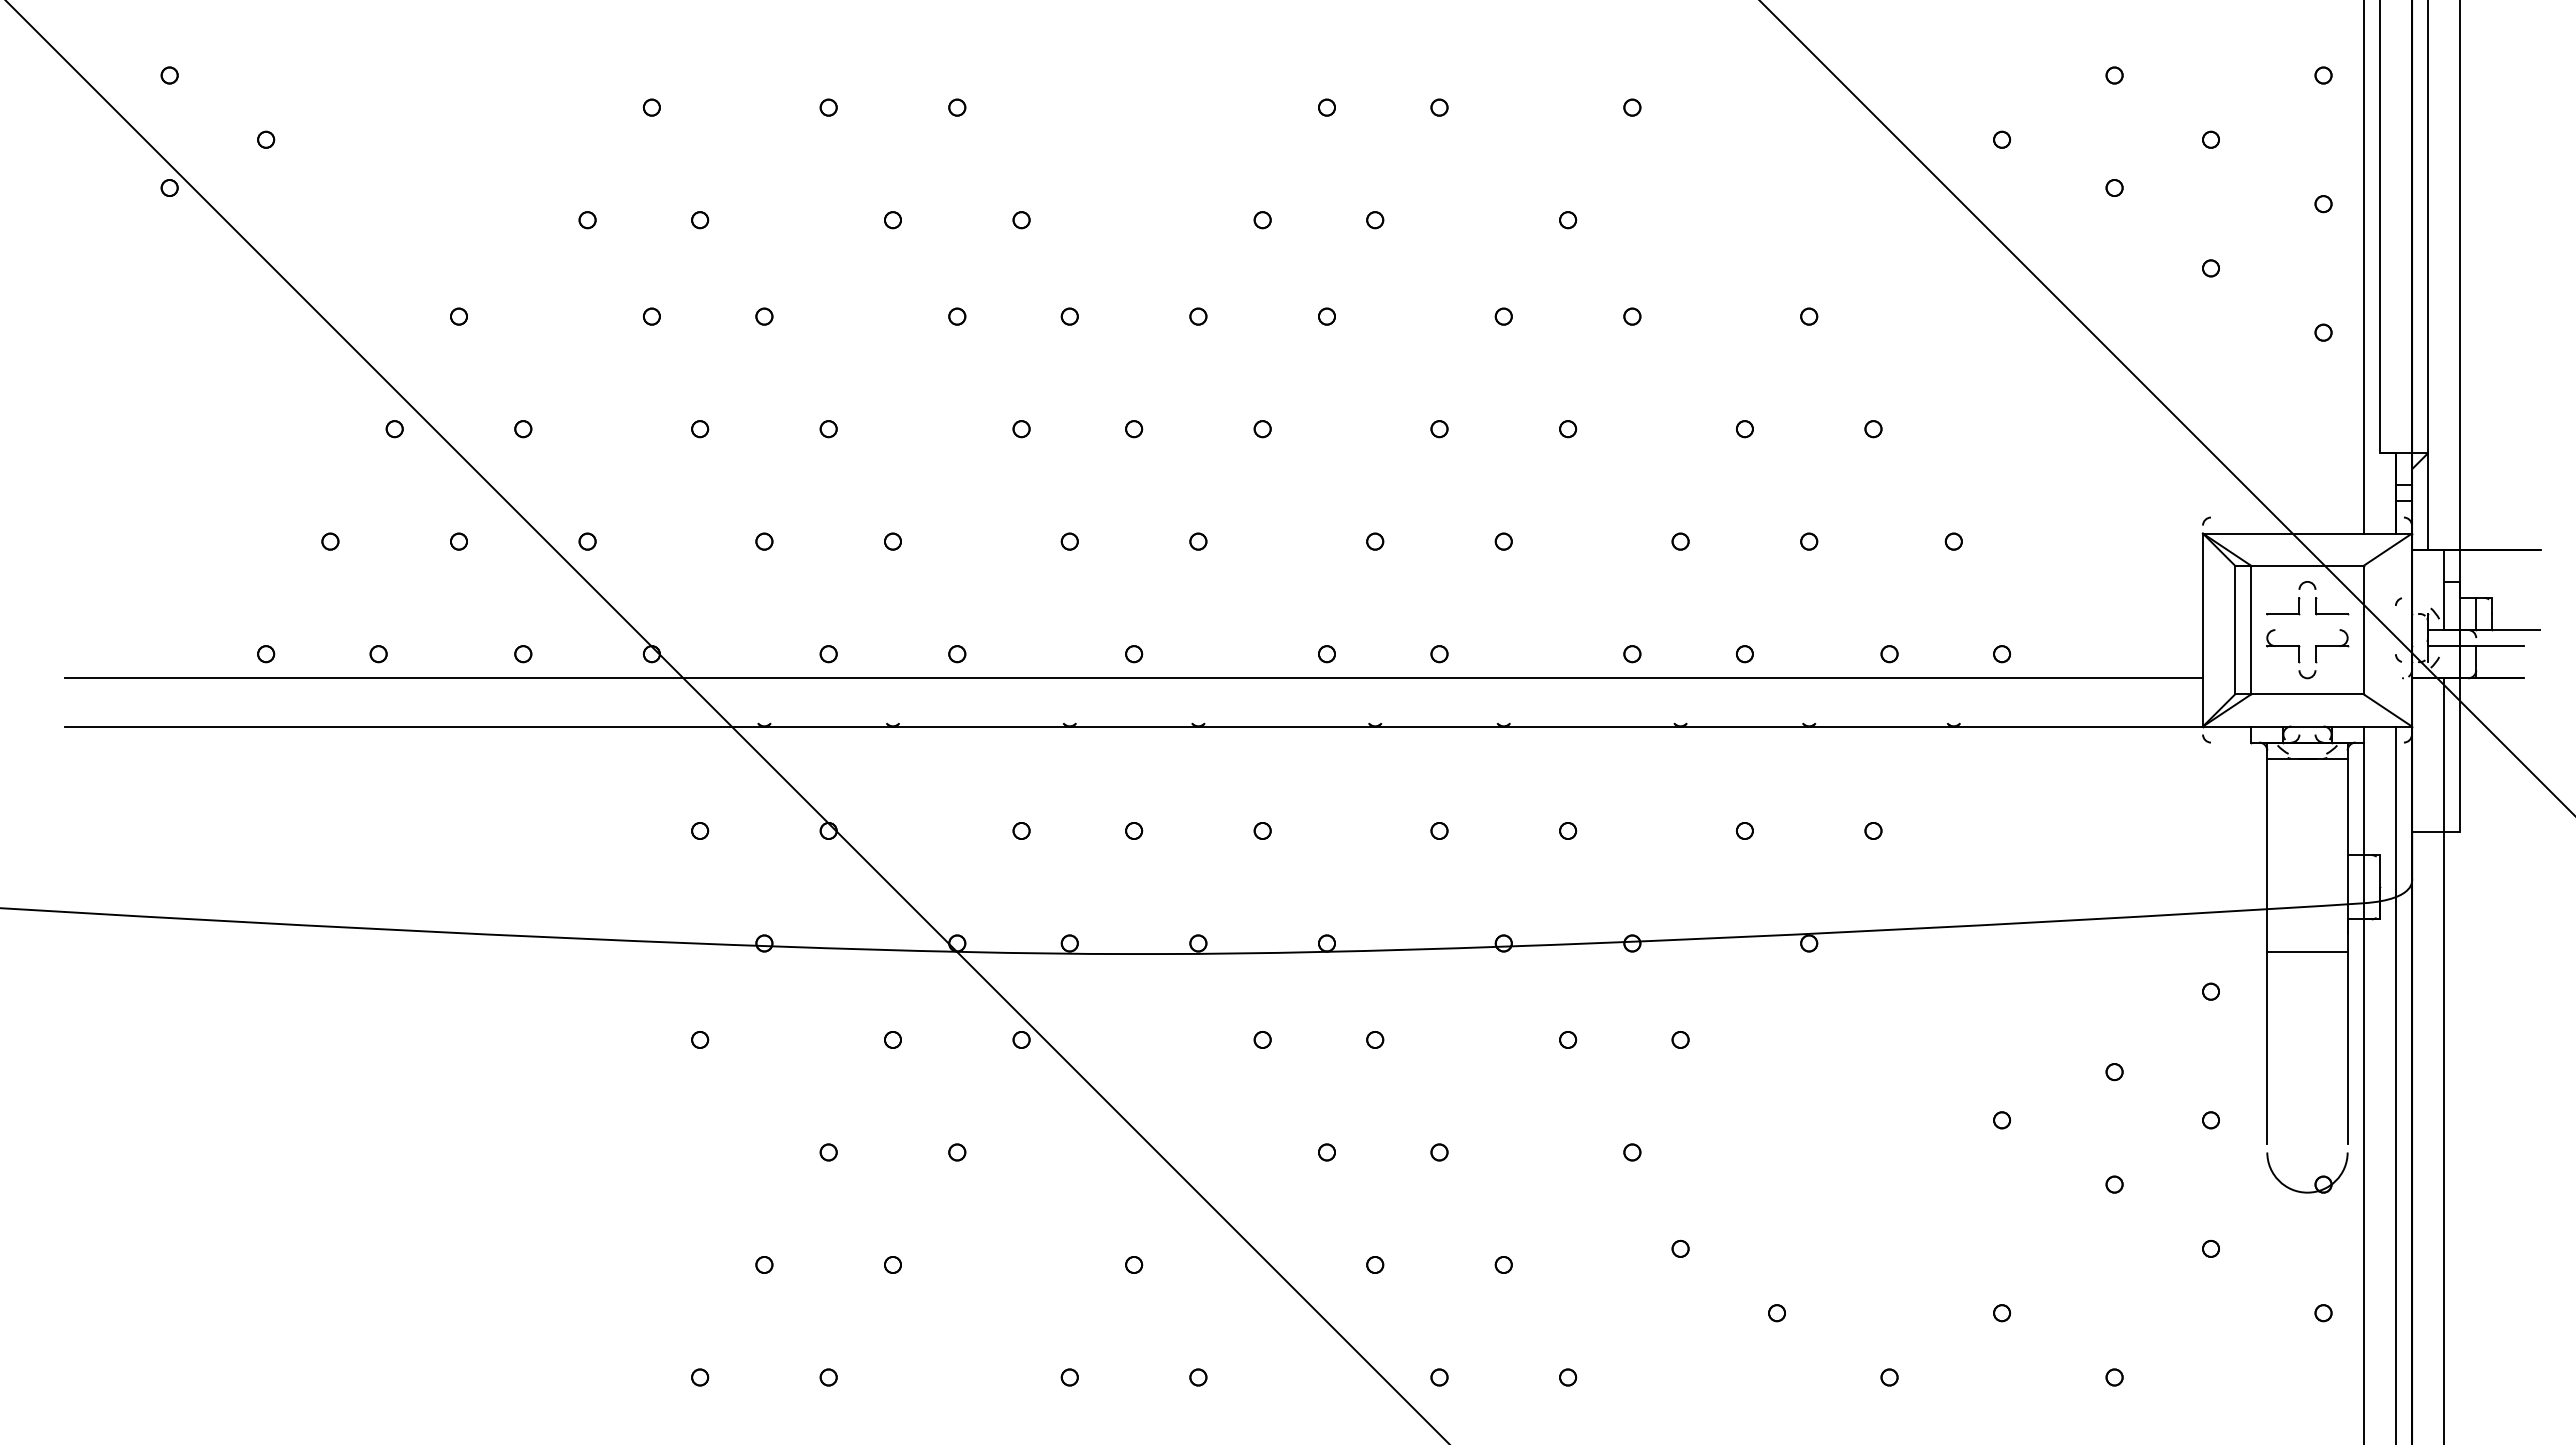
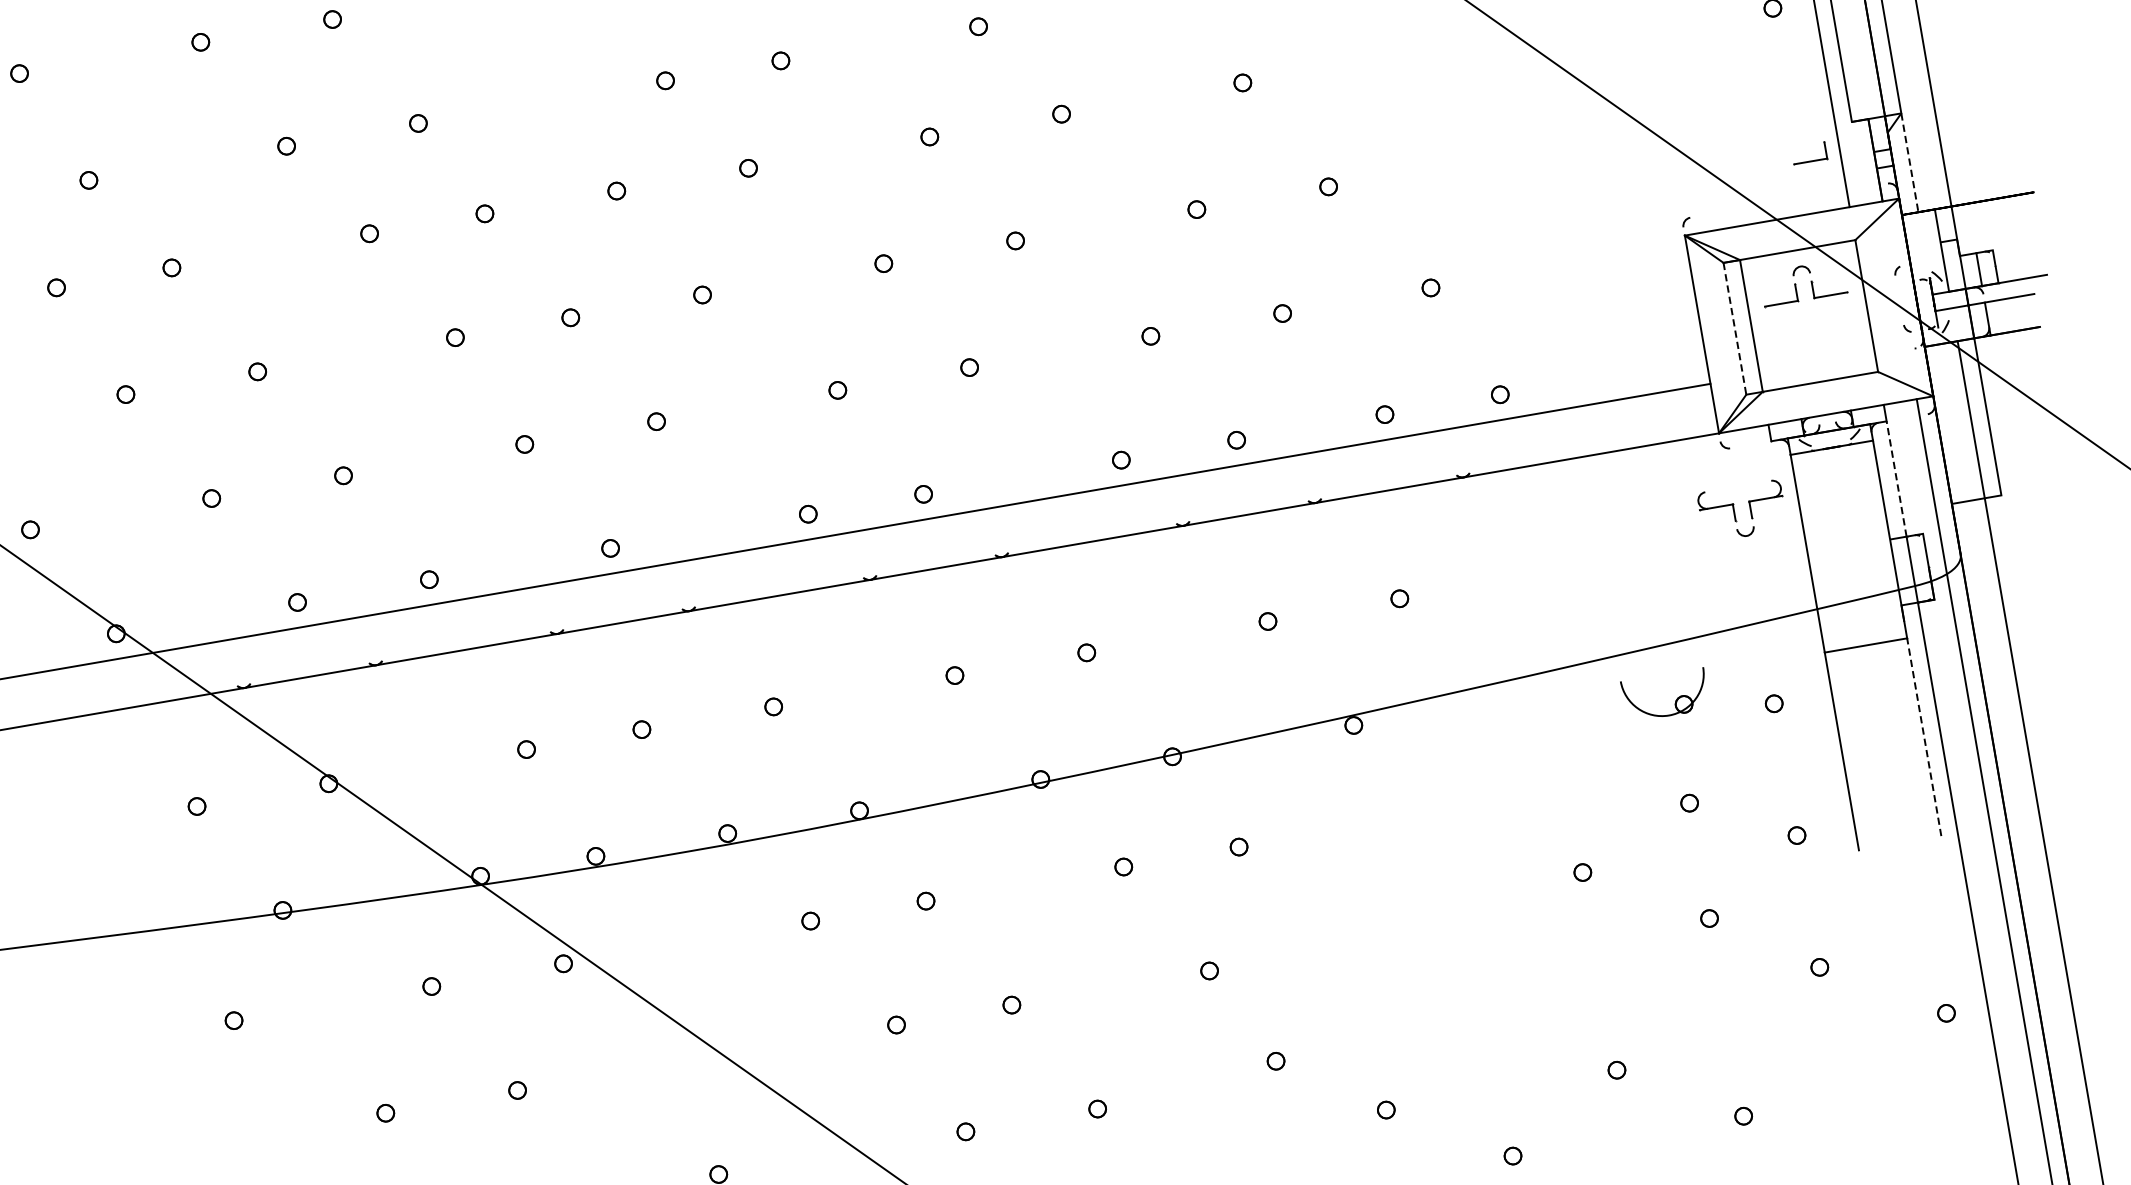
part: (2334, 483) -> (1810, 160), added
line: (2428, 501) -> (1910, 162), solid -> dashed
line: (2235, 630) -> (1735, 329), solid -> dashed
part: (2299, 654) -> (1734, 513), moved
line: (2363, 798) -> (1896, 478), solid -> dashed
line: (2347, 1047) -> (1923, 736), solid -> dashed
part: (2316, 1178) -> (1675, 699), moved

